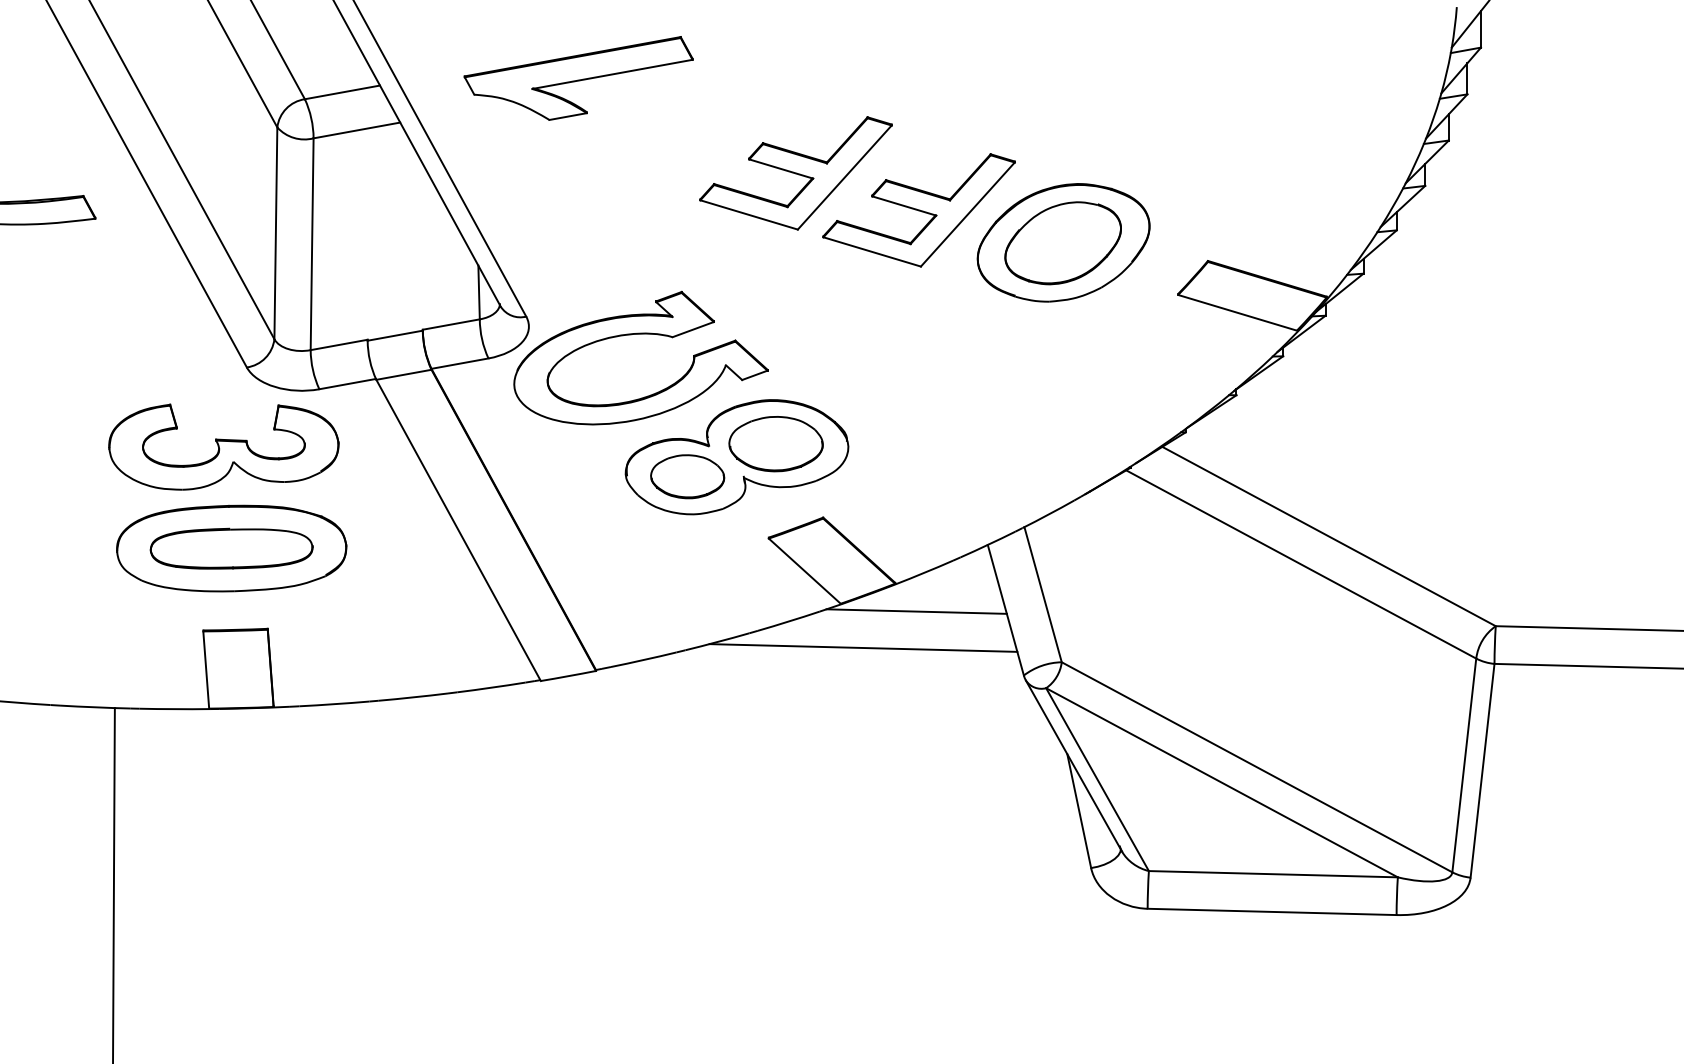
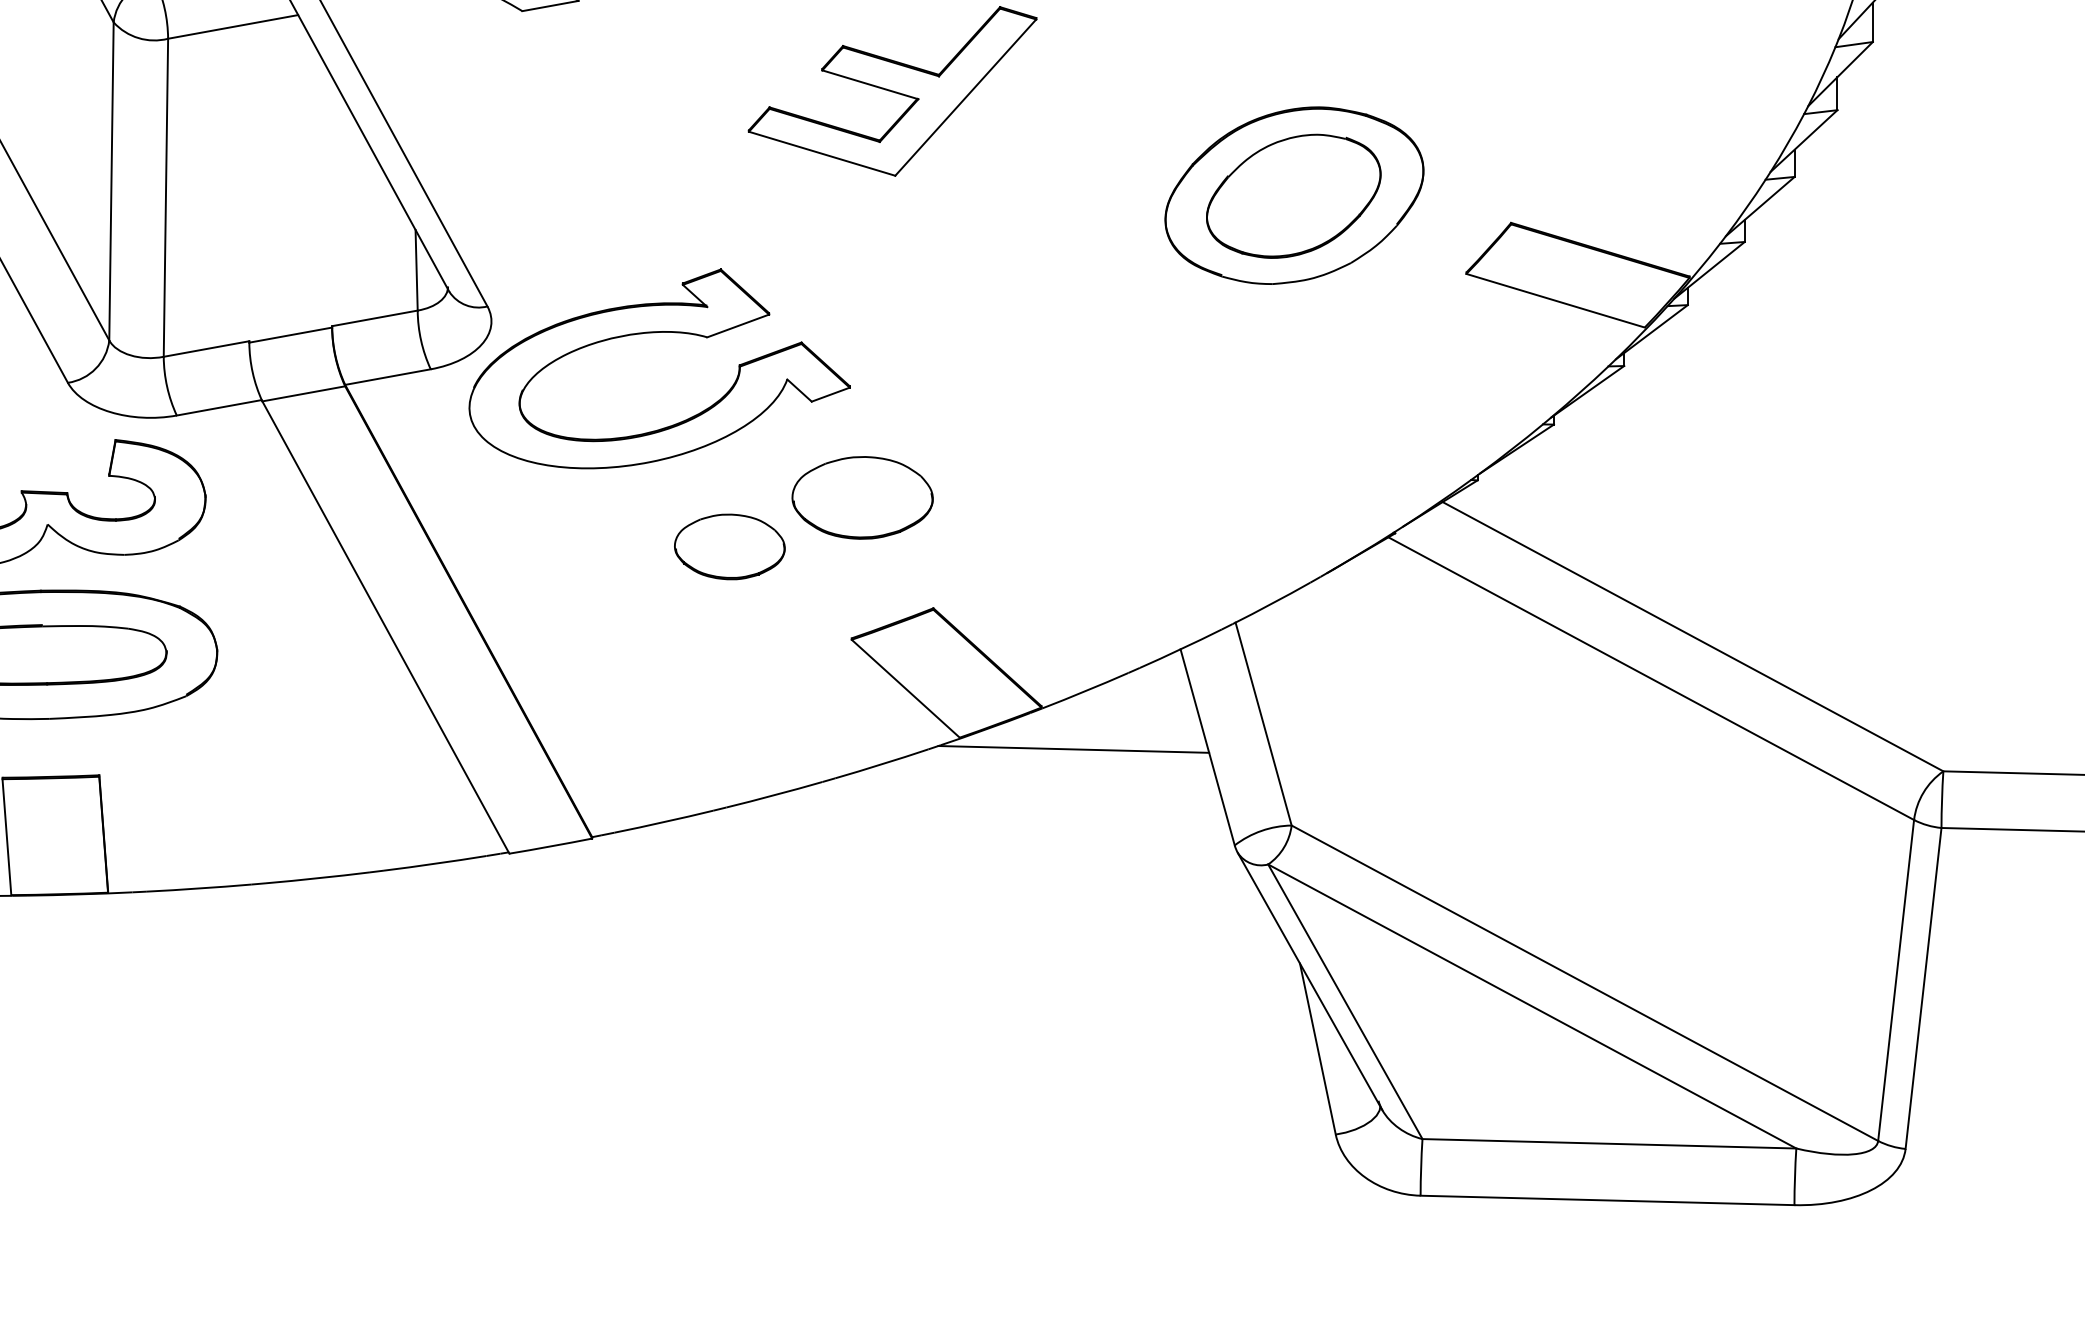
part: (918, 210) -> (1076, 147), removed
part: (736, 457) -> (803, 518), removed
line: (863, 647) -> (993, 803), removed

